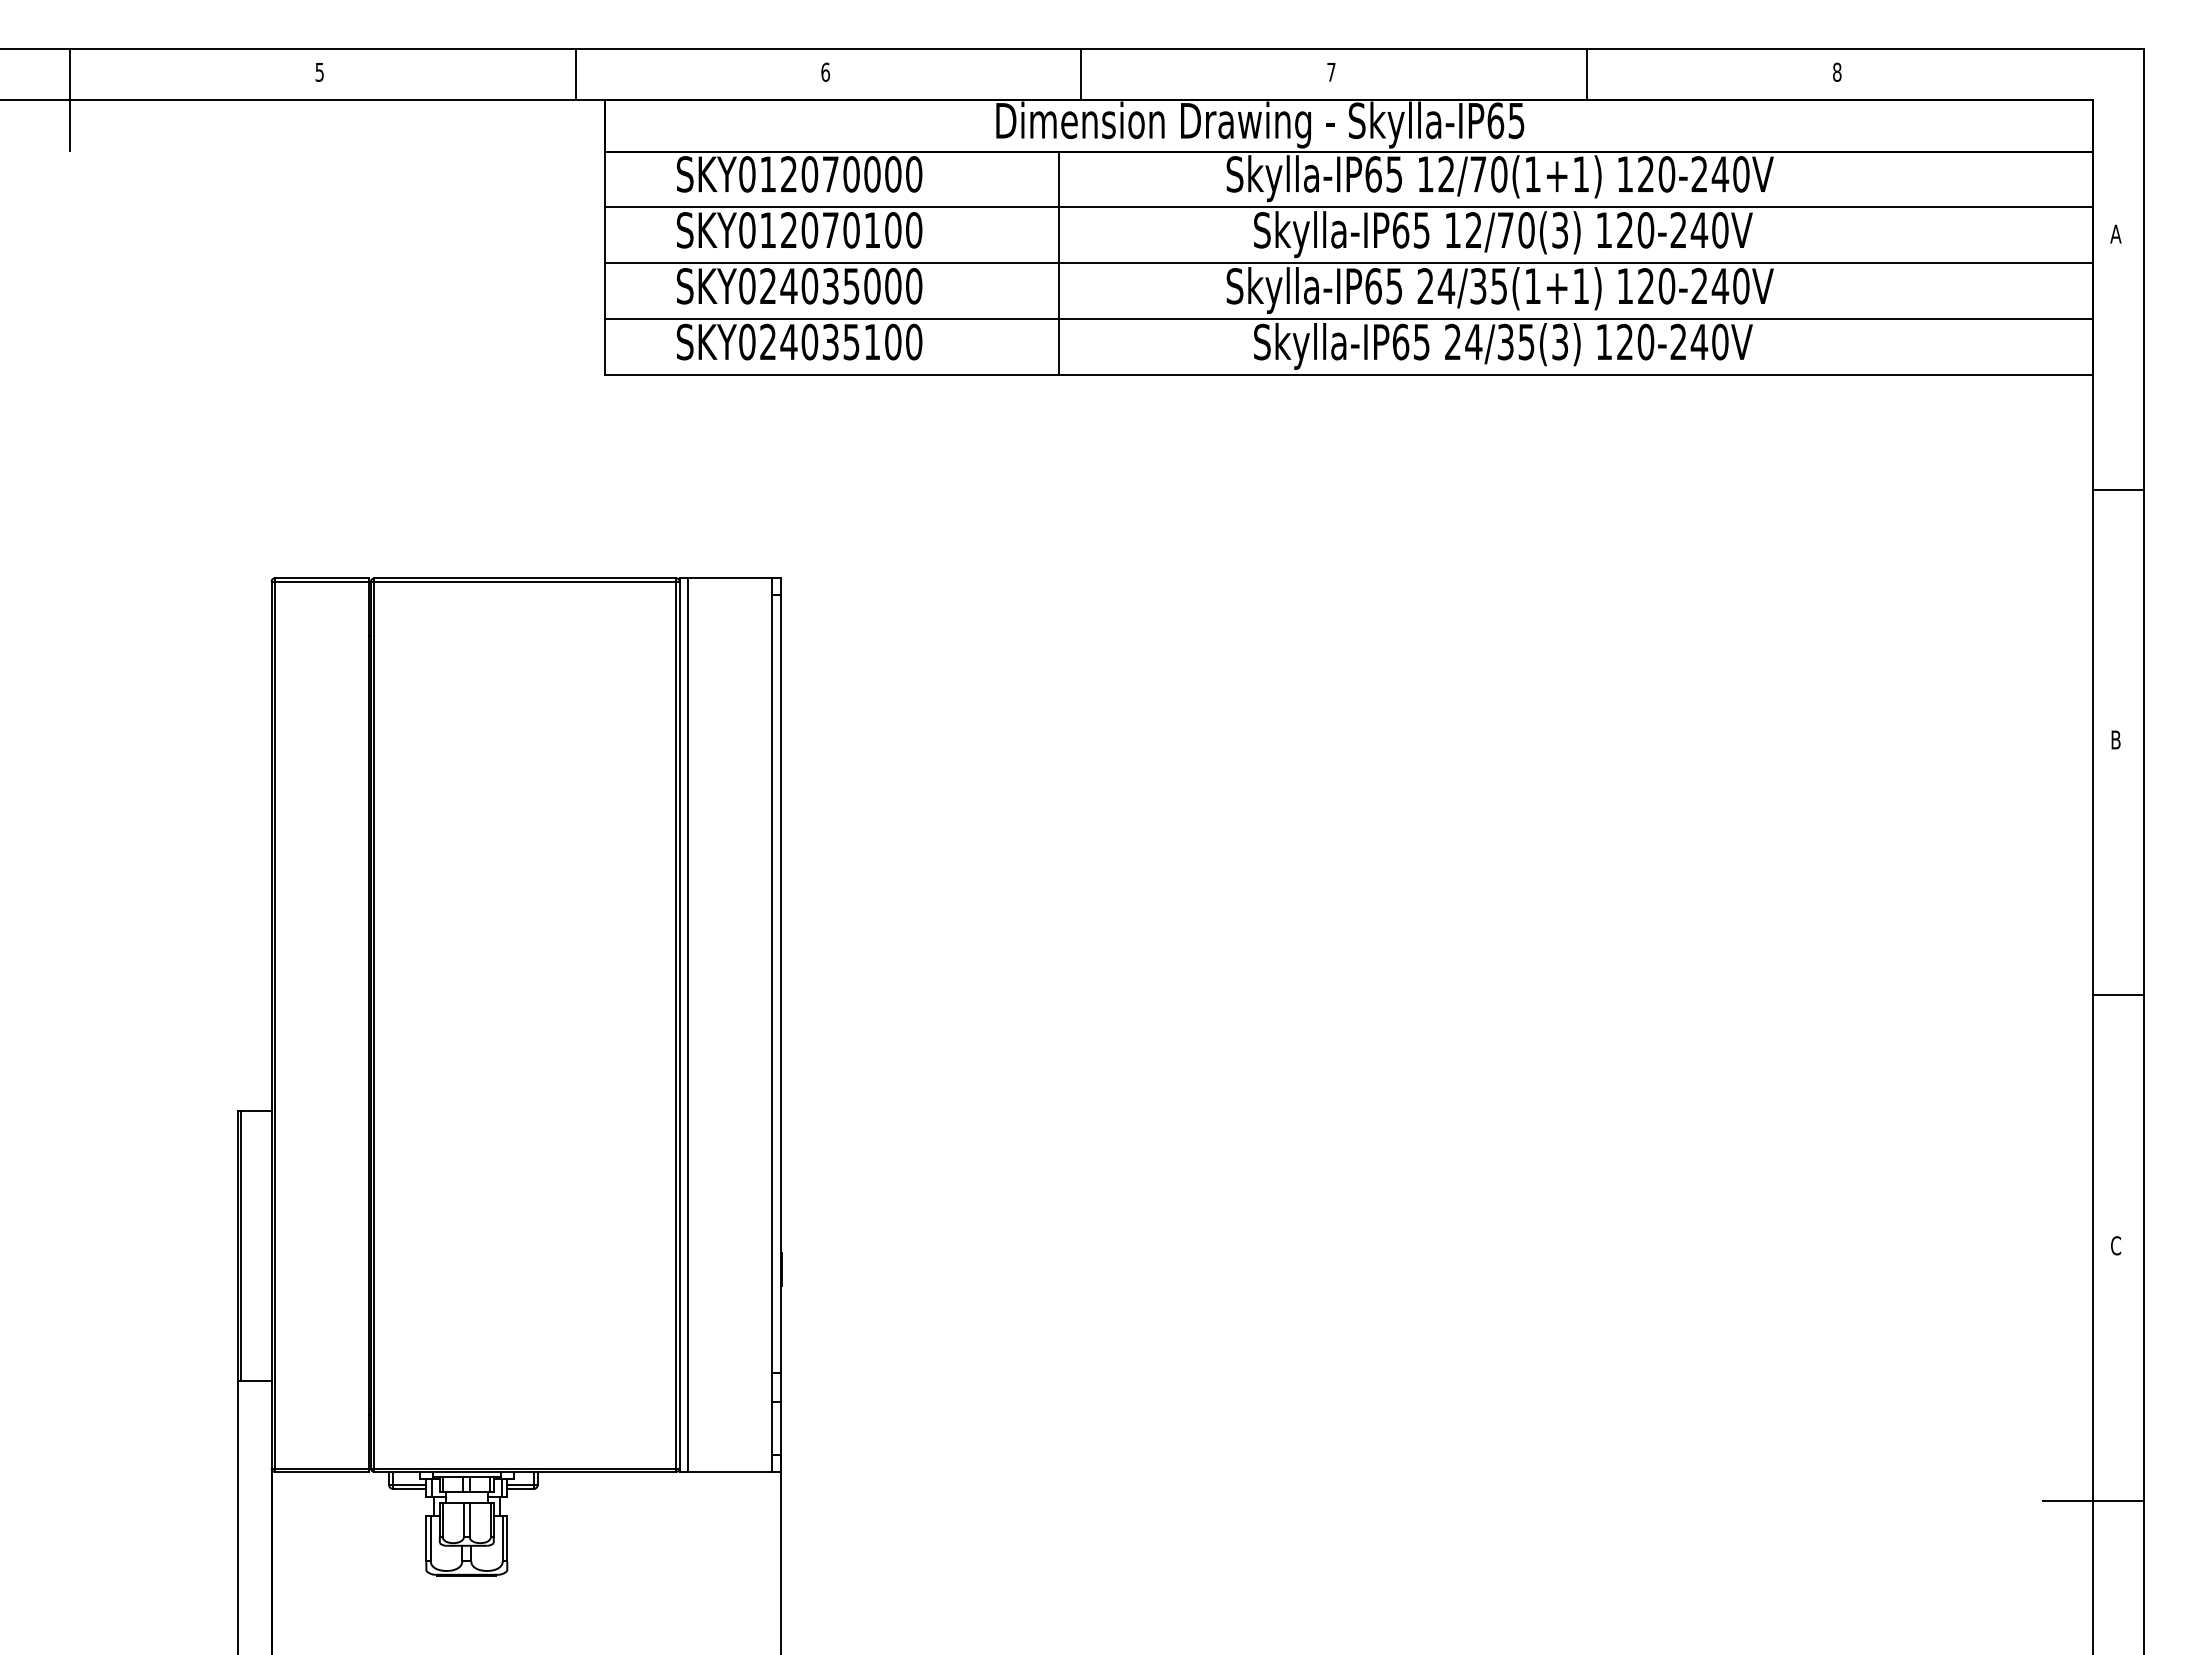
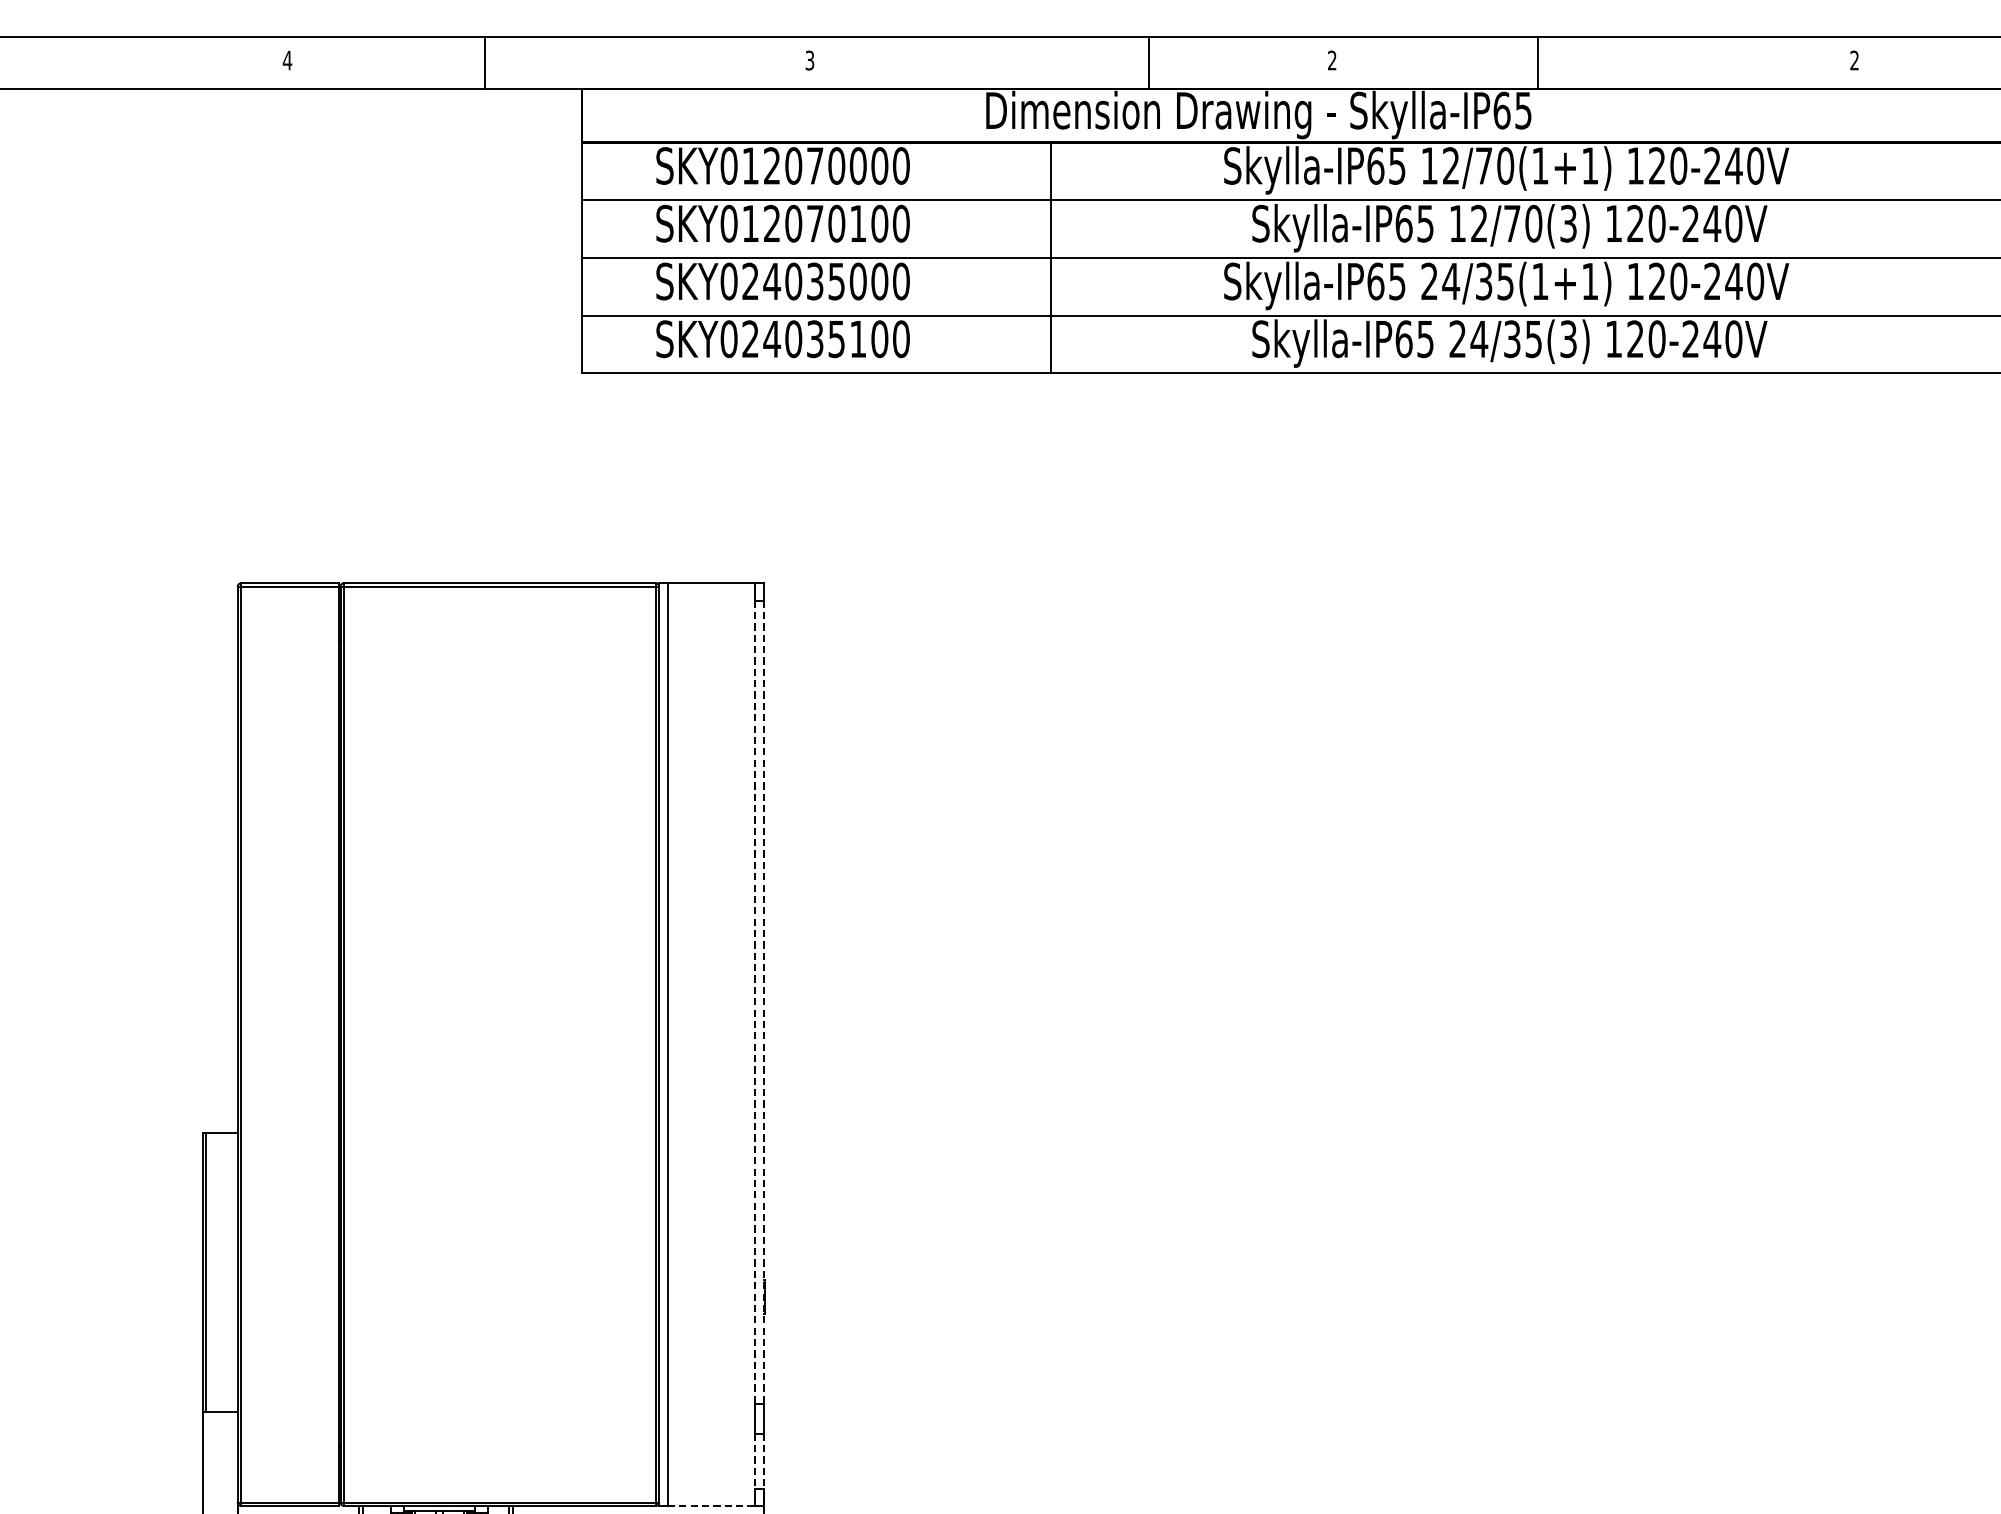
text: (825, 71) -> (809, 59), 6 -> 3
text: (1331, 71) -> (1332, 59), 7 -> 2
text: (1837, 71) -> (1854, 59), 8 -> 2
text: (319, 72) -> (287, 60), 5 -> 4
line: (575, 74) -> (484, 62), moved
line: (1081, 74) -> (1148, 62), moved
line: (1587, 74) -> (1537, 62), moved
line: (69, 99) -> (29, 88), removed
line: (772, 984) -> (755, 1002), solid -> dashed
line: (780, 984) -> (763, 1002), solid -> dashed
line: (772, 1428) -> (755, 1461), solid -> dashed
line: (780, 1428) -> (763, 1461), solid -> dashed
line: (730, 1471) -> (711, 1505), solid -> dashed

